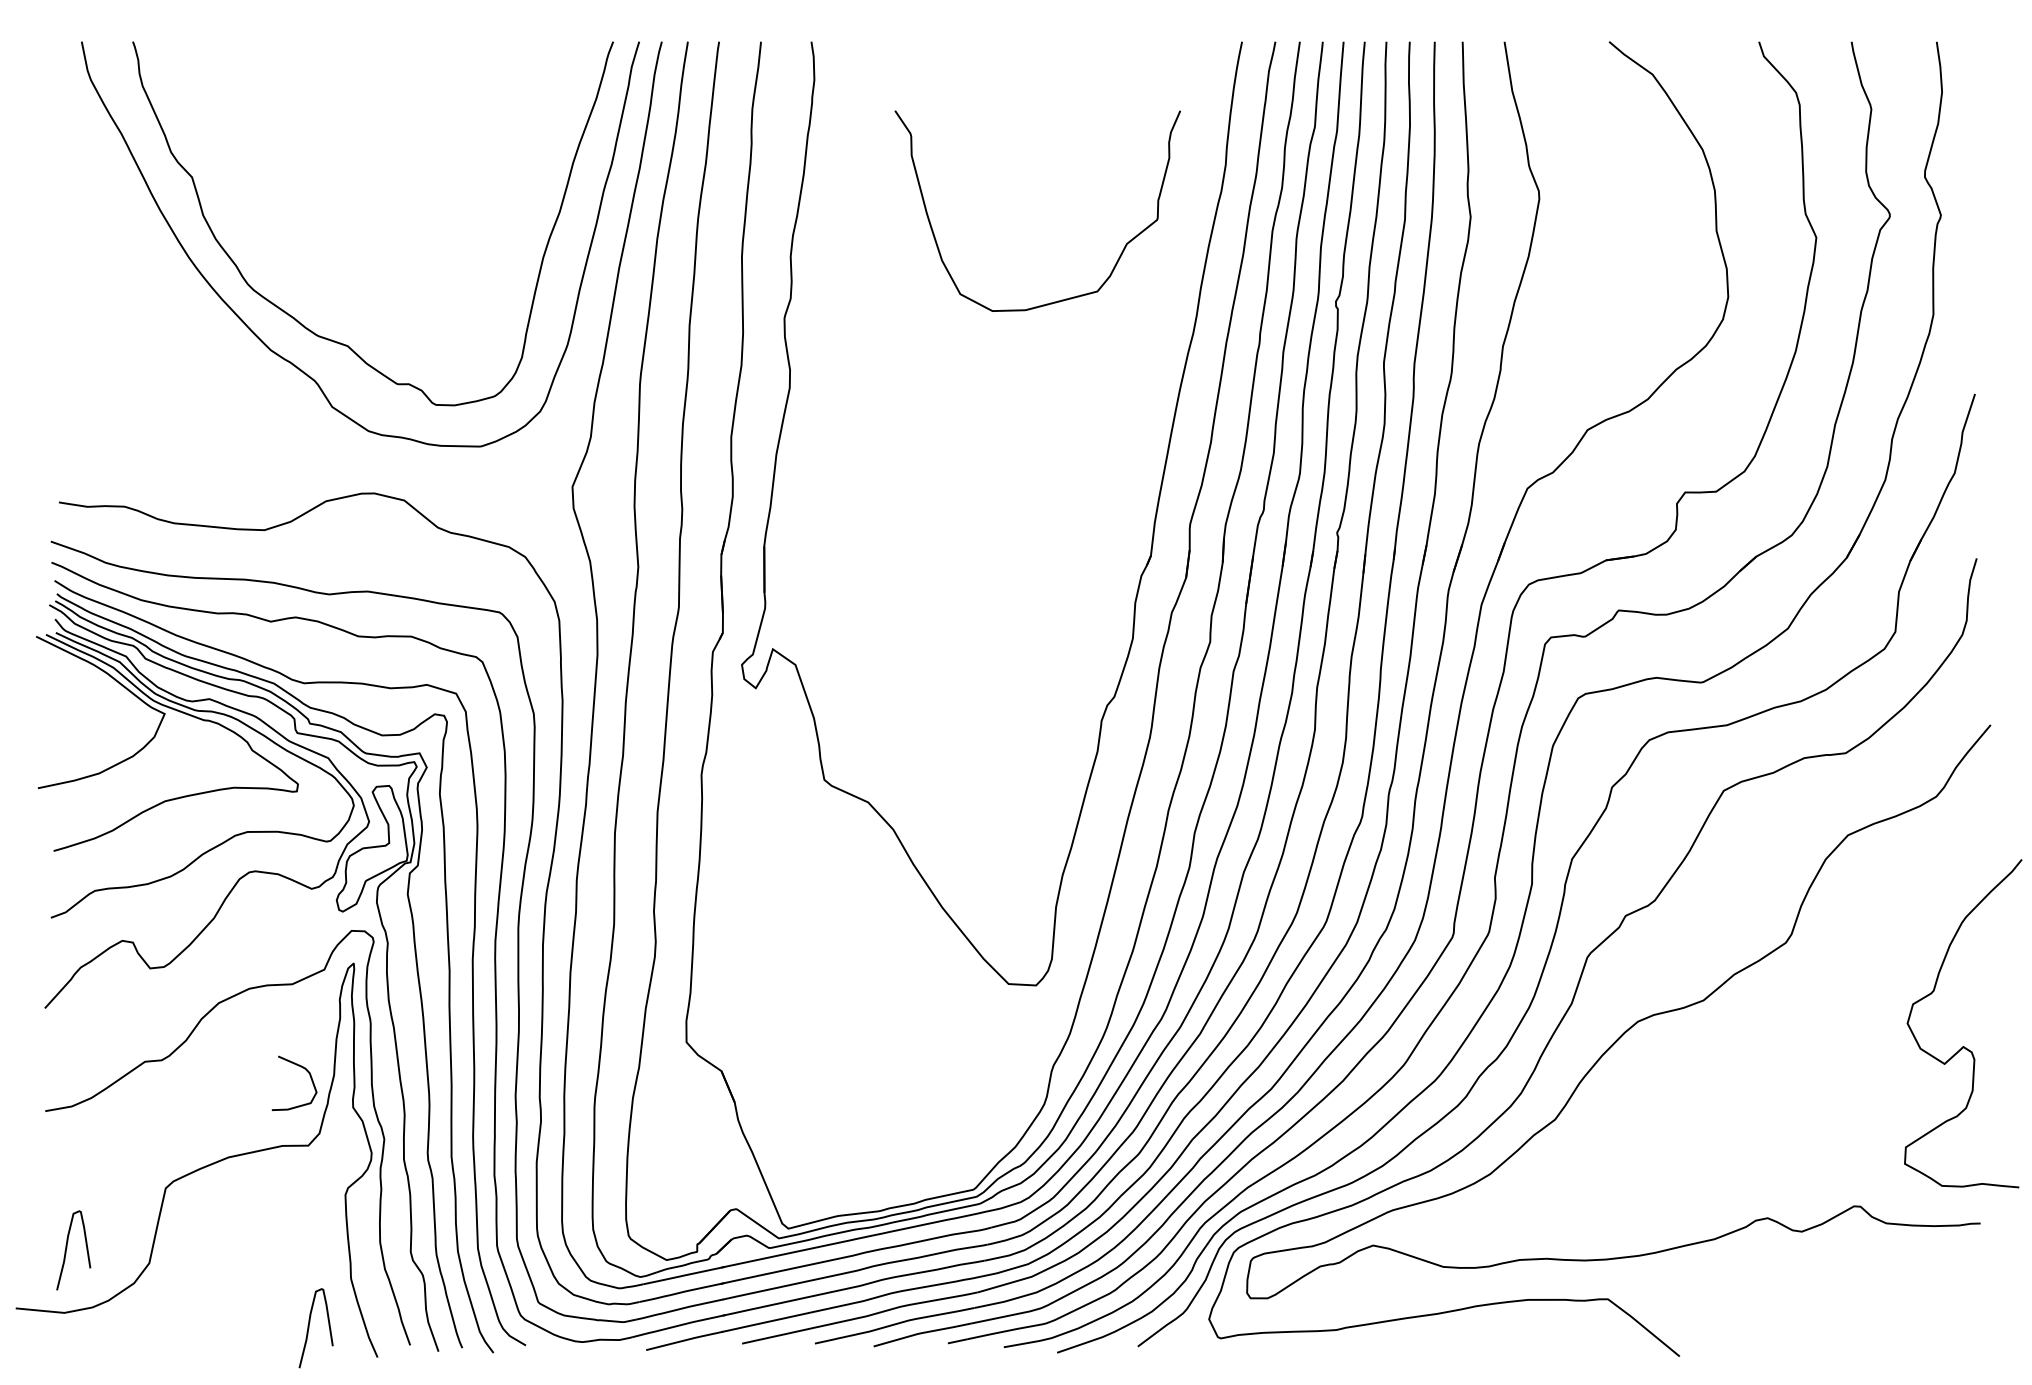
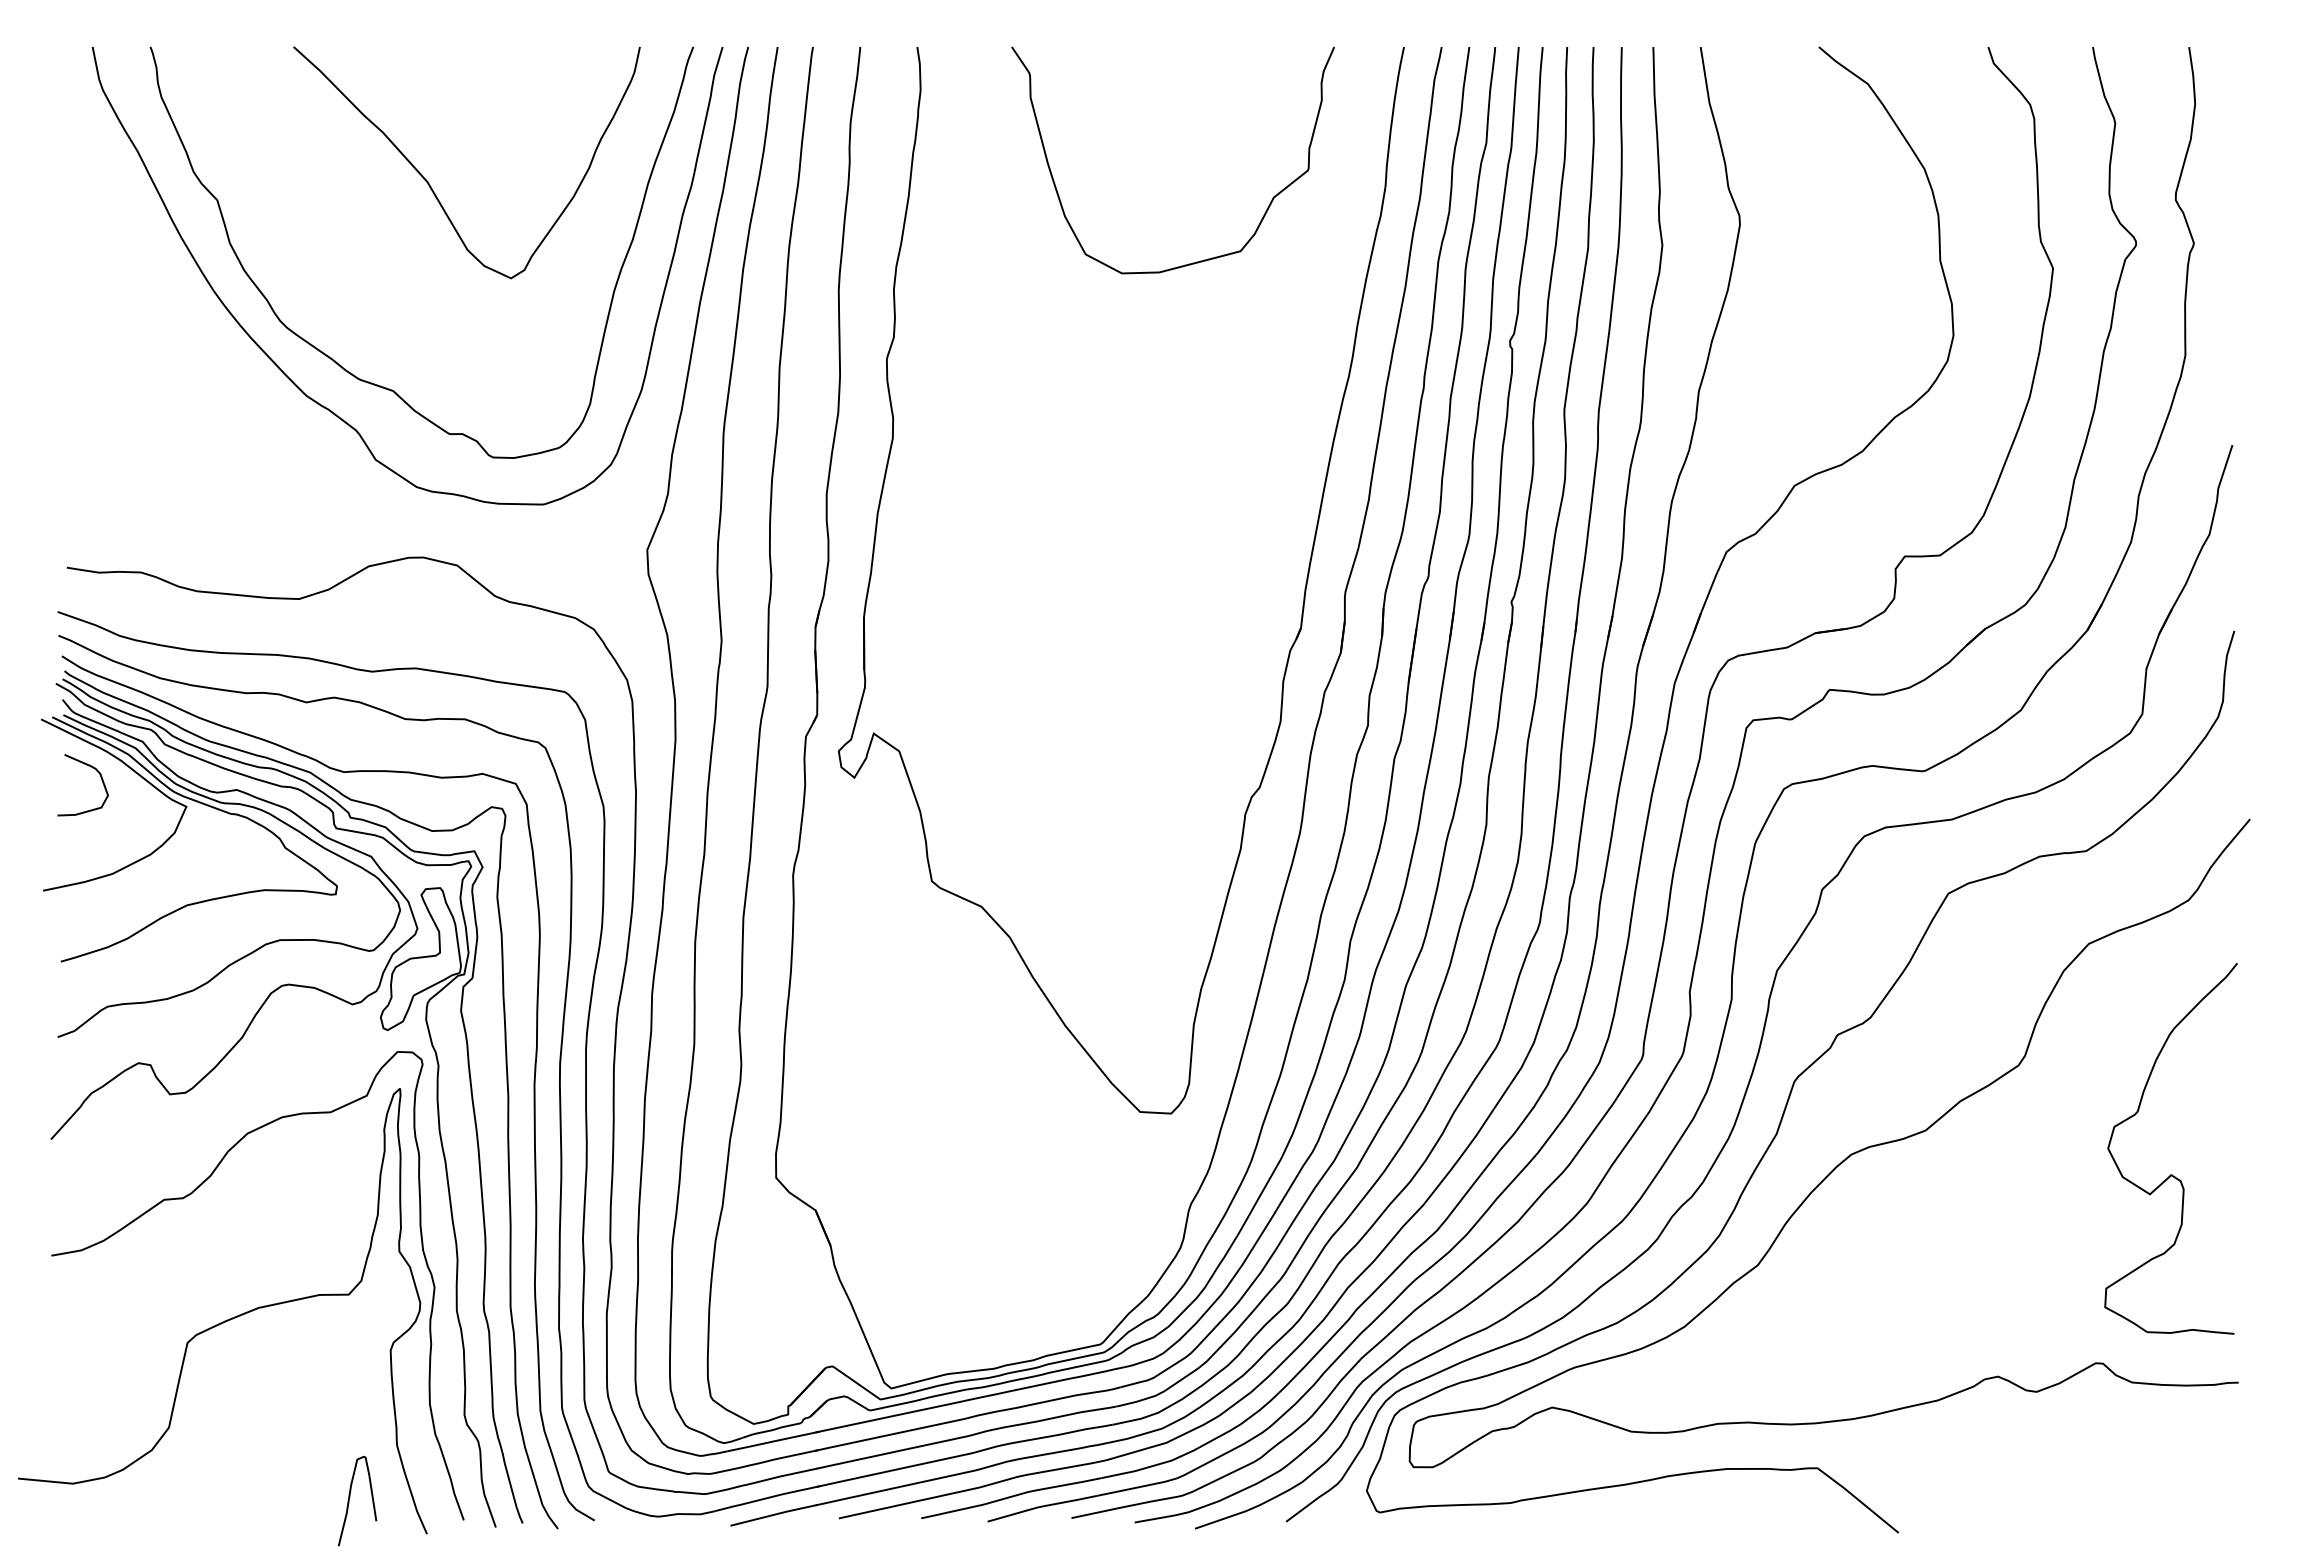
curve: (381, 165) -> (431, 186), added
curve: (1058, 300) -> (1196, 261), moved
curve: (1962, 1046) -> (2170, 1174), moved
curve: (310, 1079) -> (101, 780), moved
curve: (67, 1247) -> (76, 1409), removed

